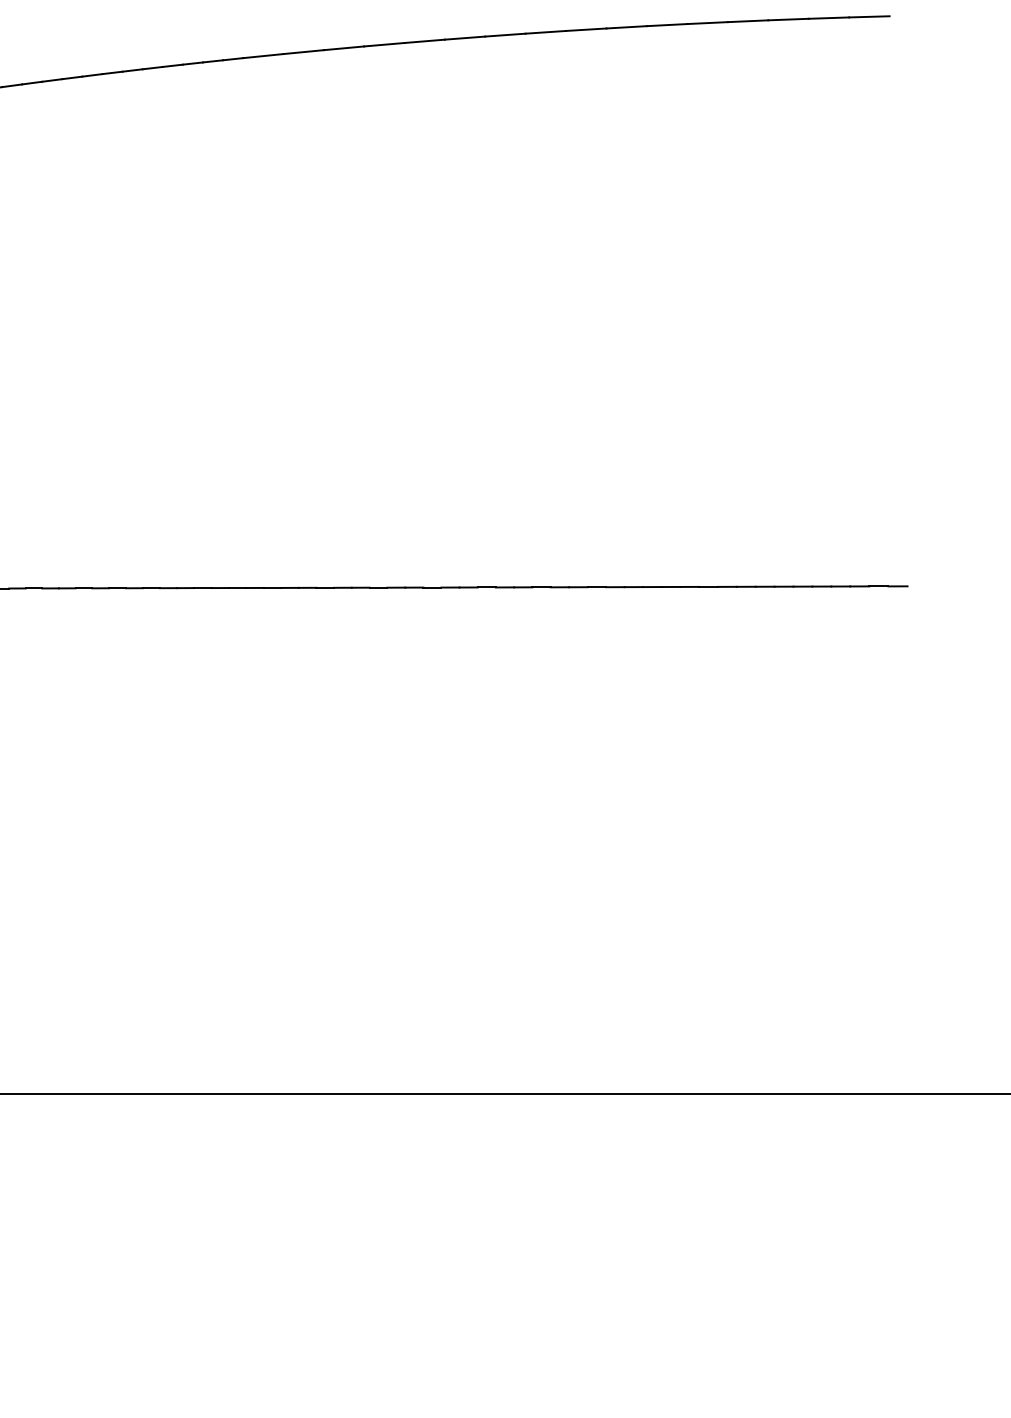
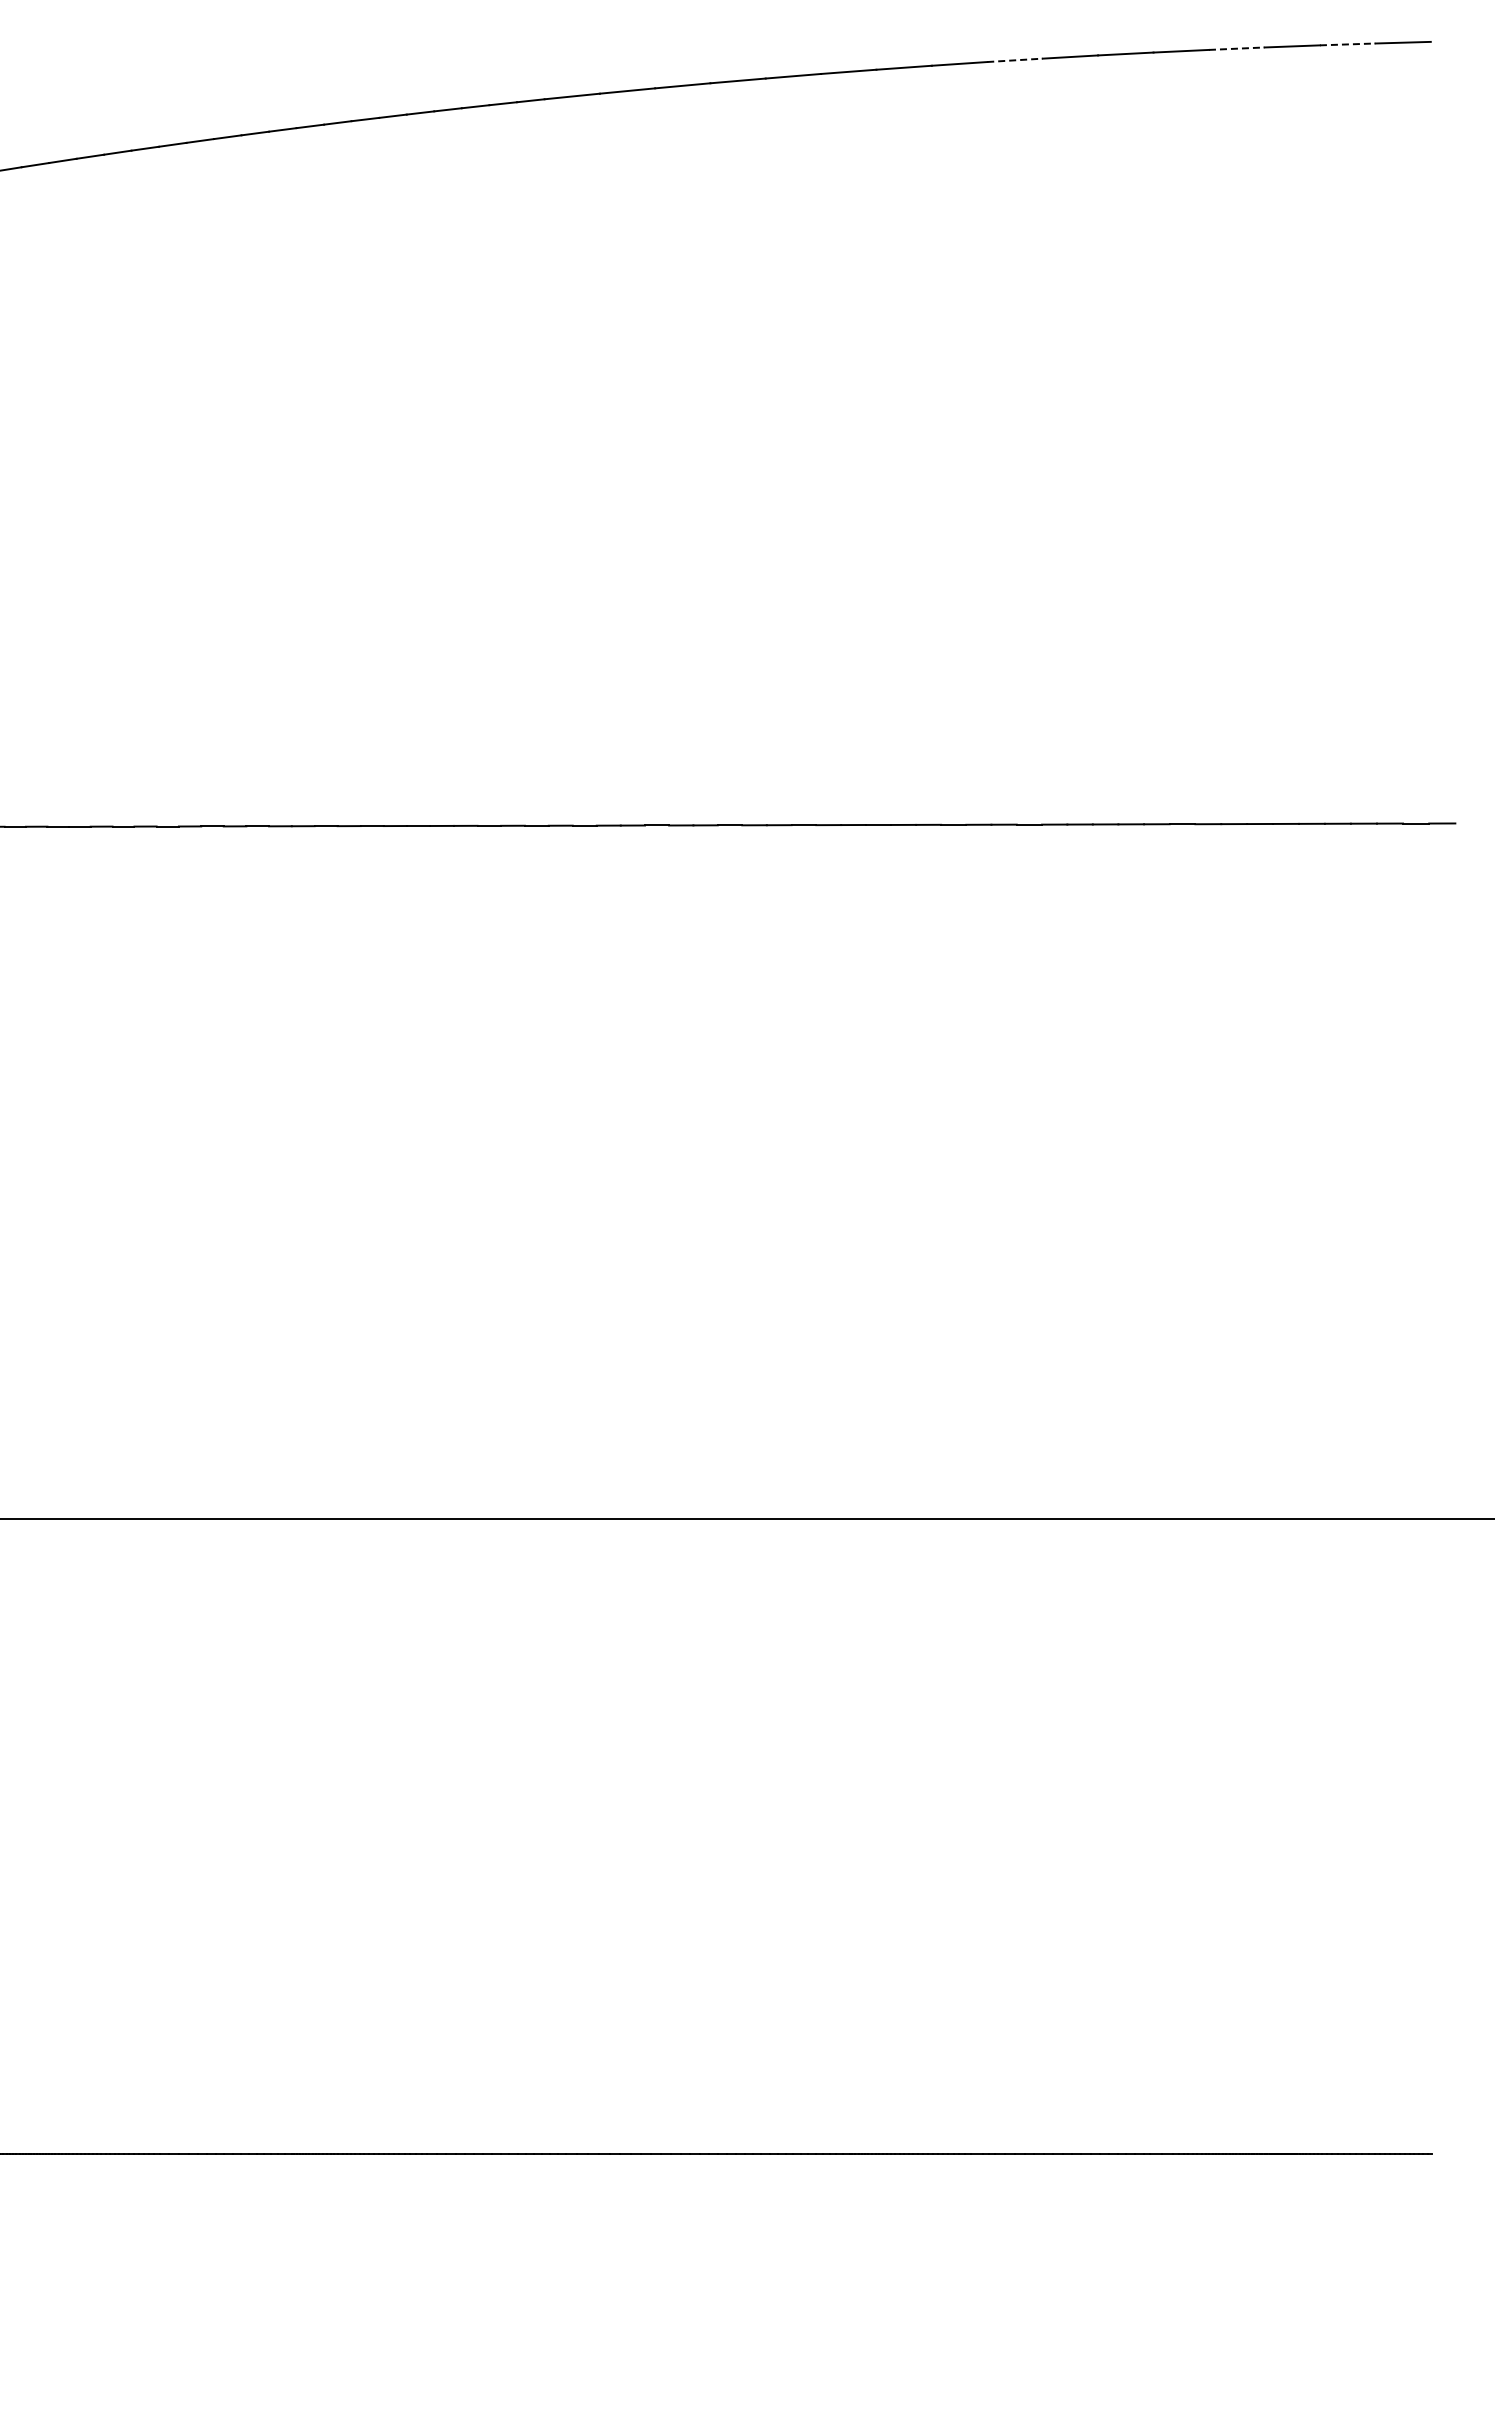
line: (828, 18) -> (1347, 44), solid -> dashed
line: (747, 21) -> (1236, 48), solid -> dashed
line: (585, 29) -> (1014, 60), solid -> dashed

